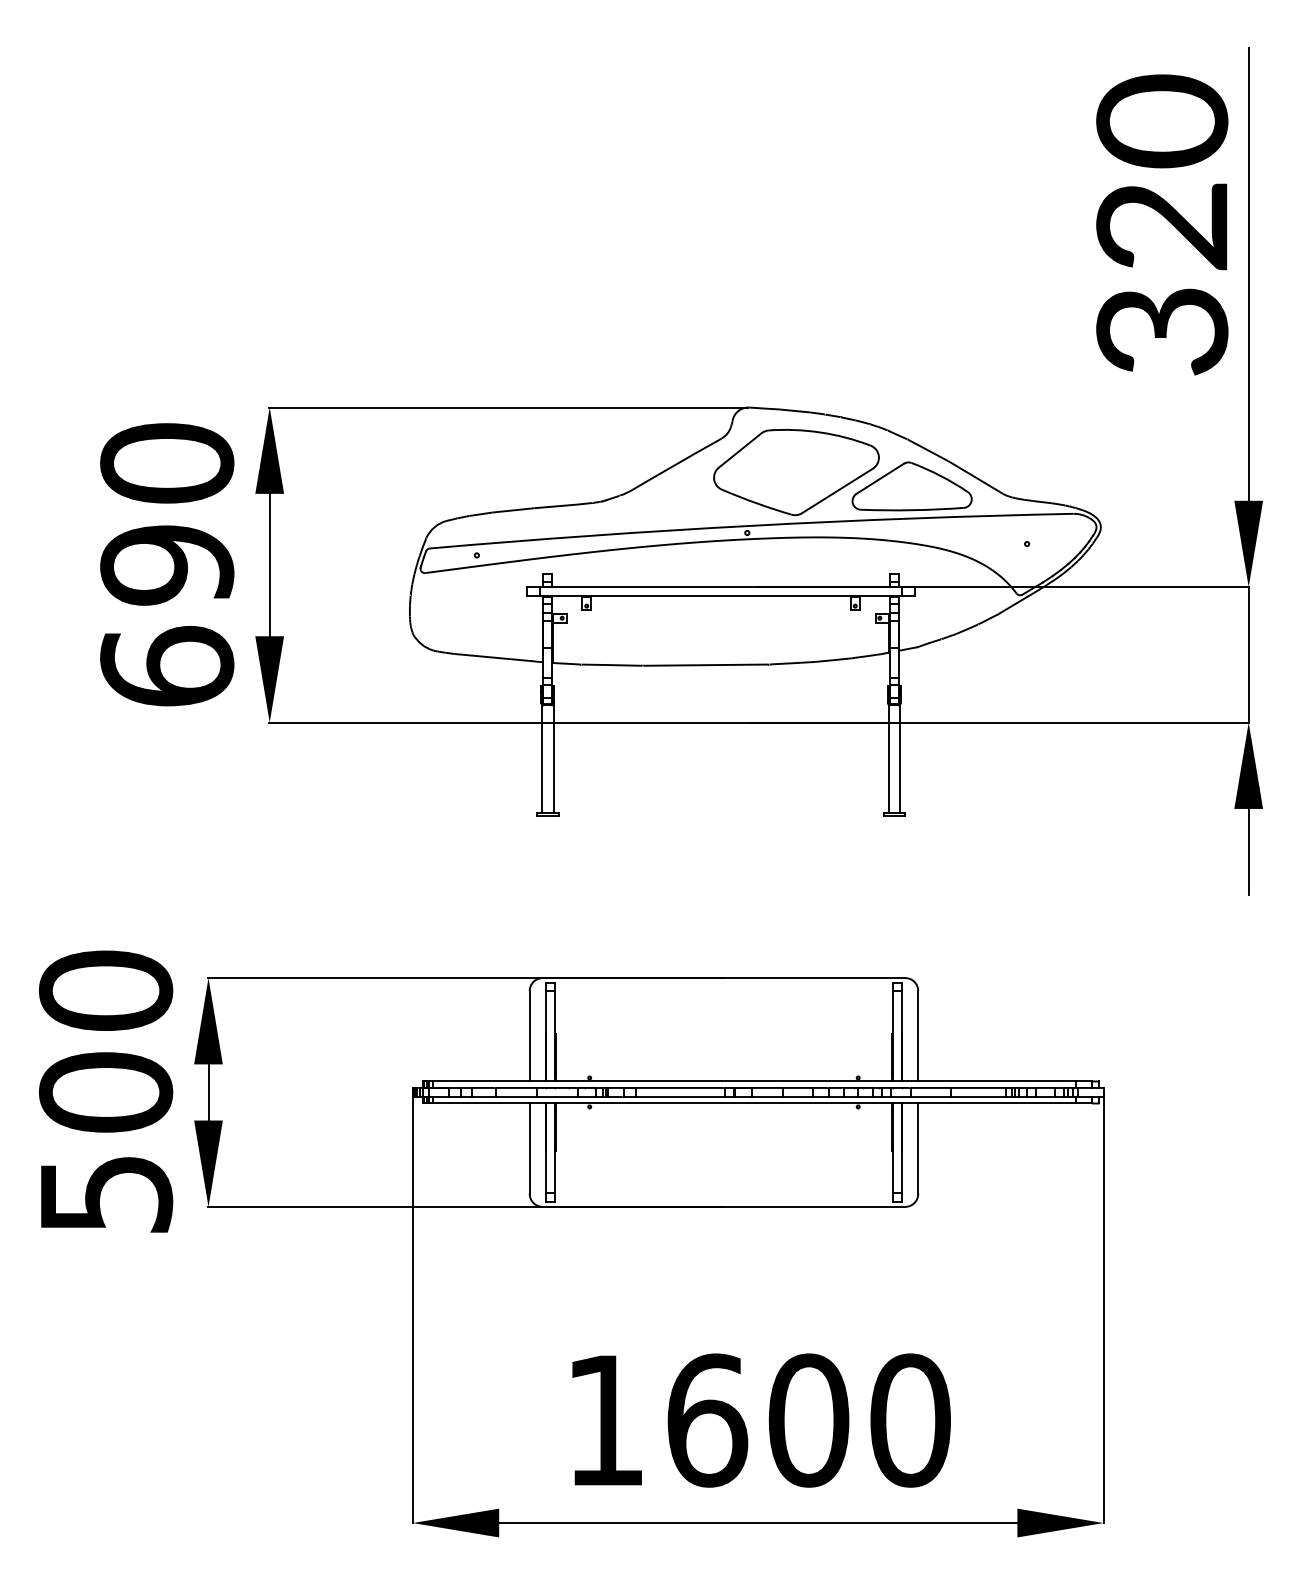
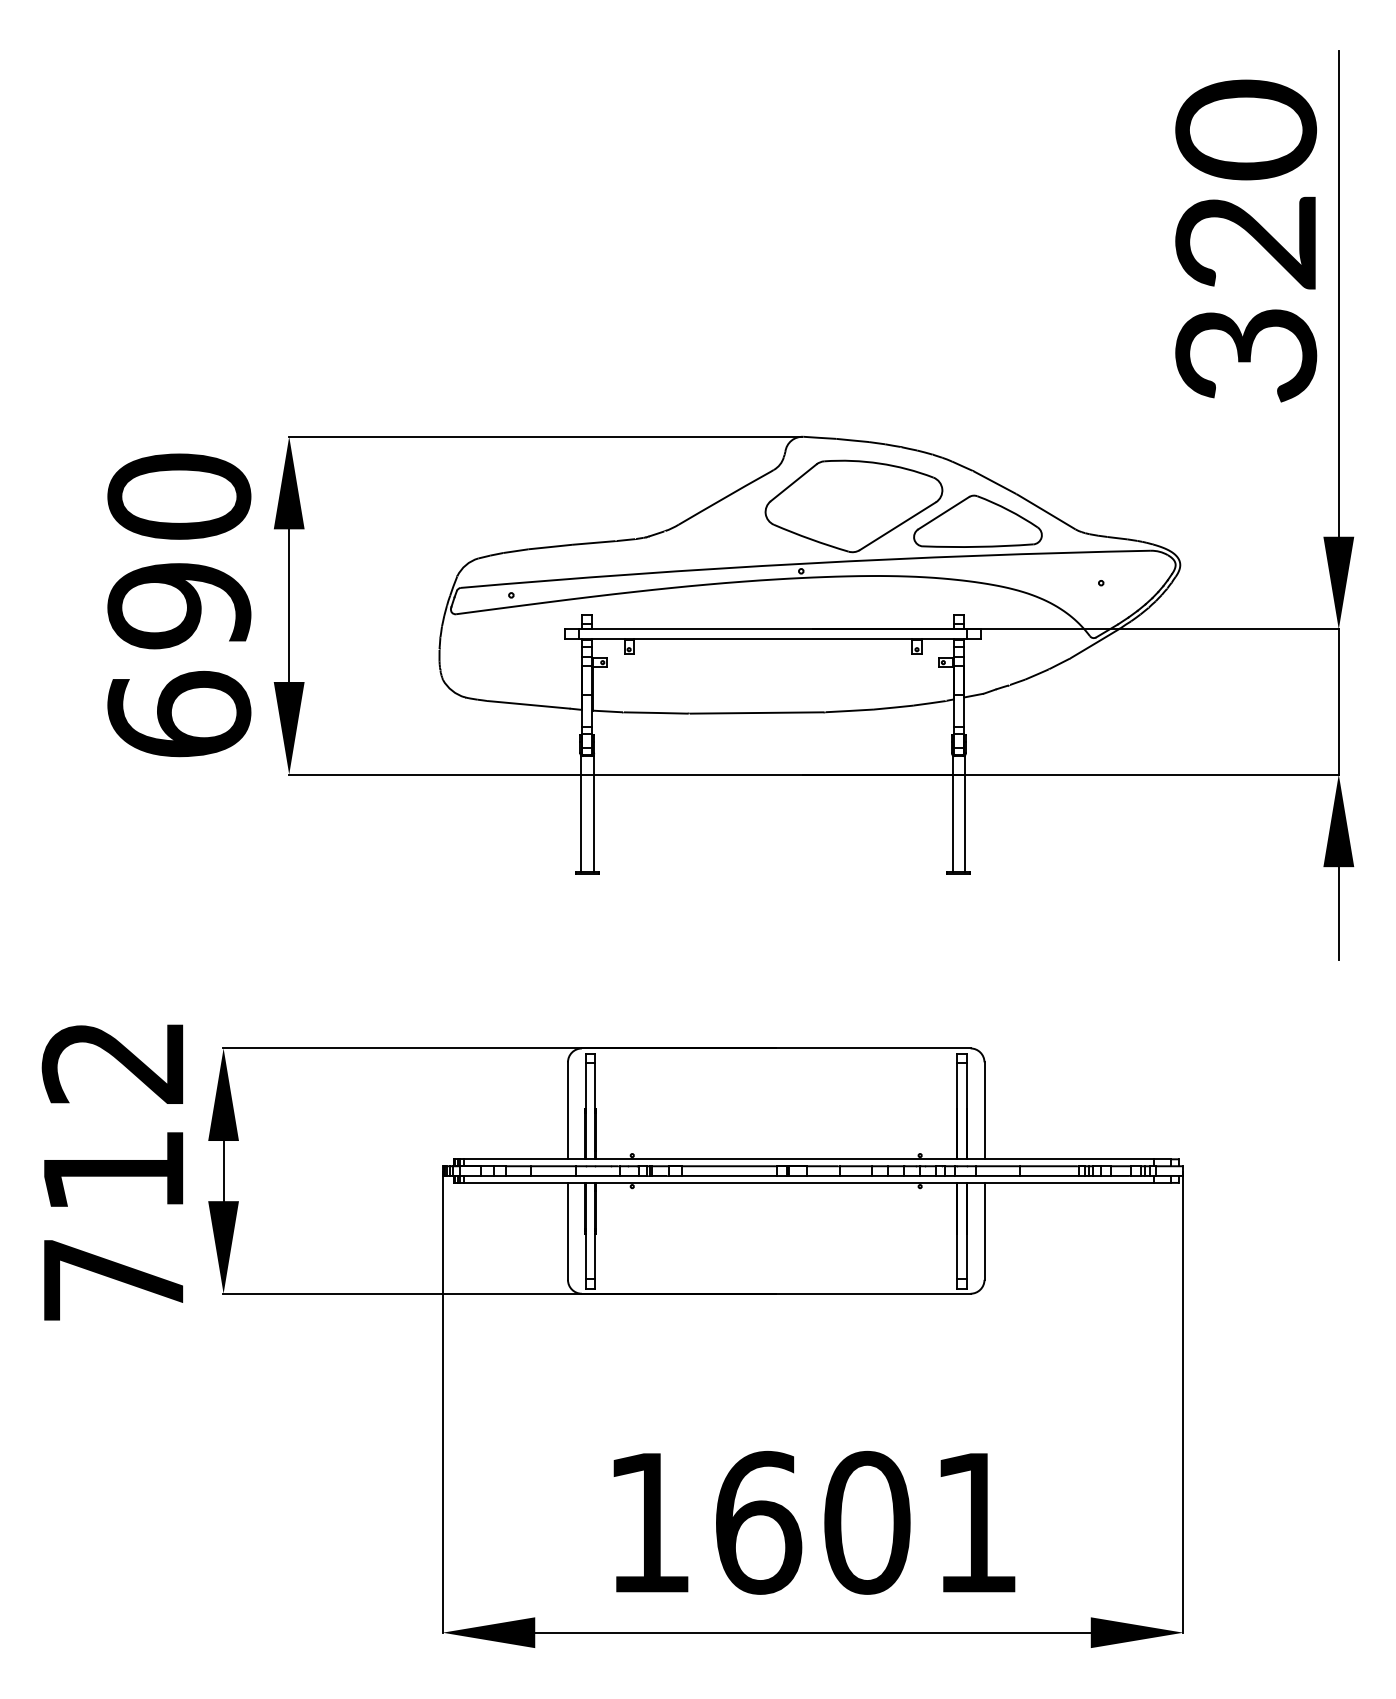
text: (106, 1091) -> (114, 1170), 500 -> 712
text: (910, 1420) -> (976, 1522), 1600 -> 1601

